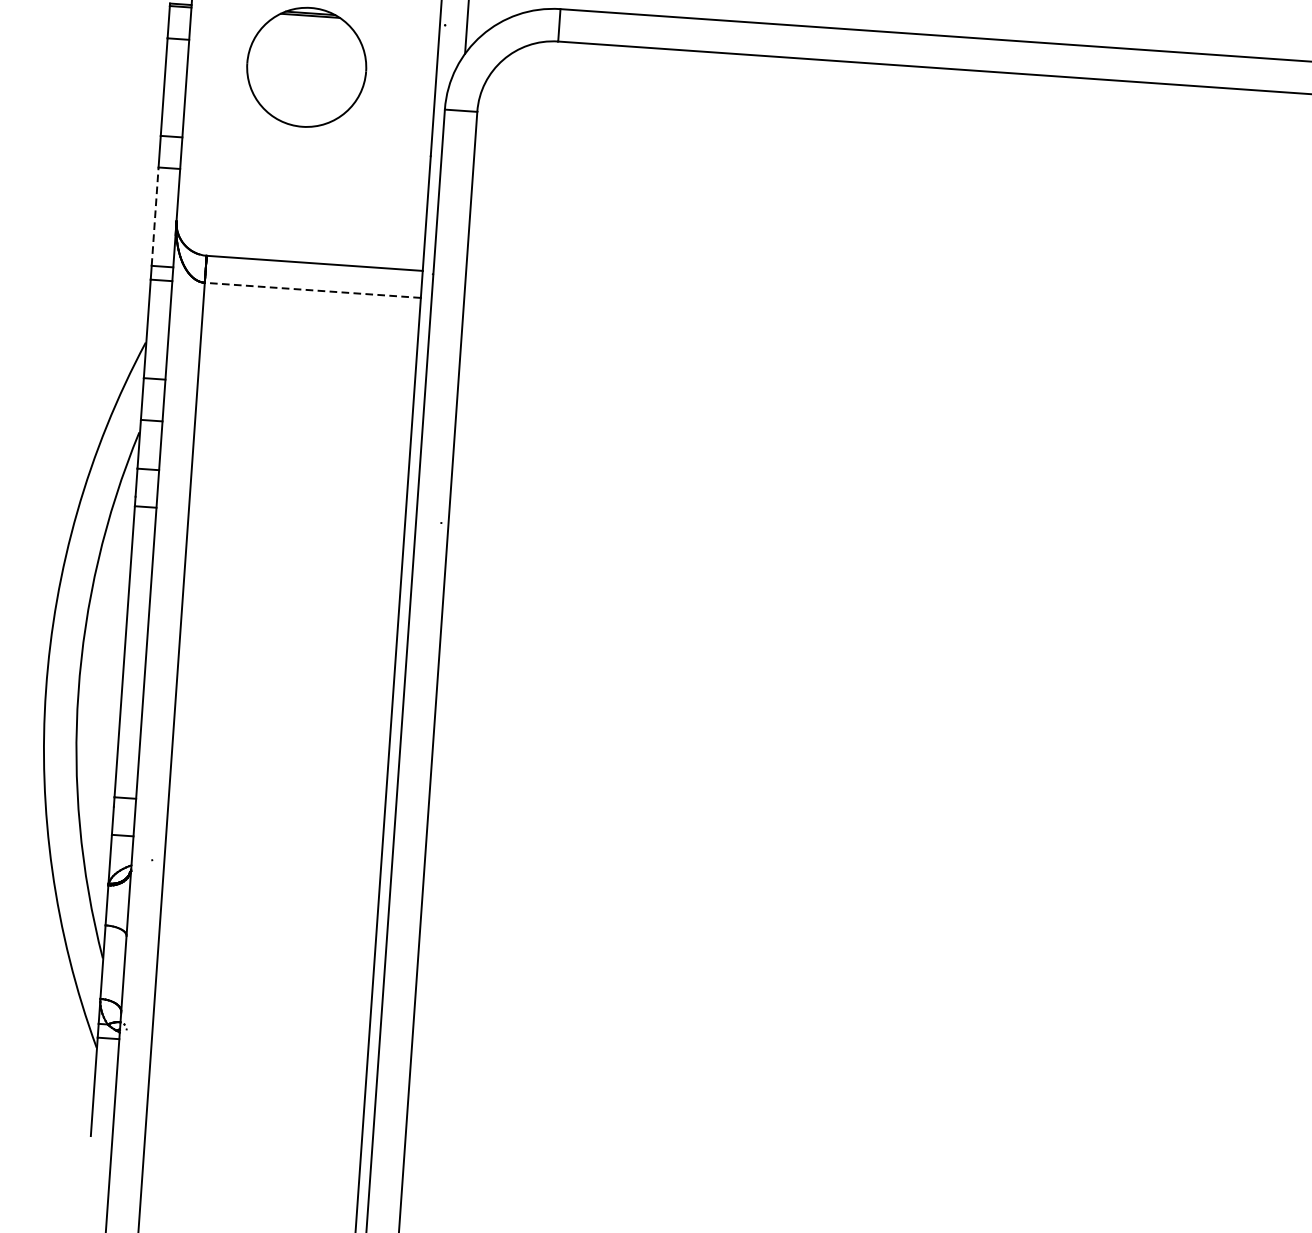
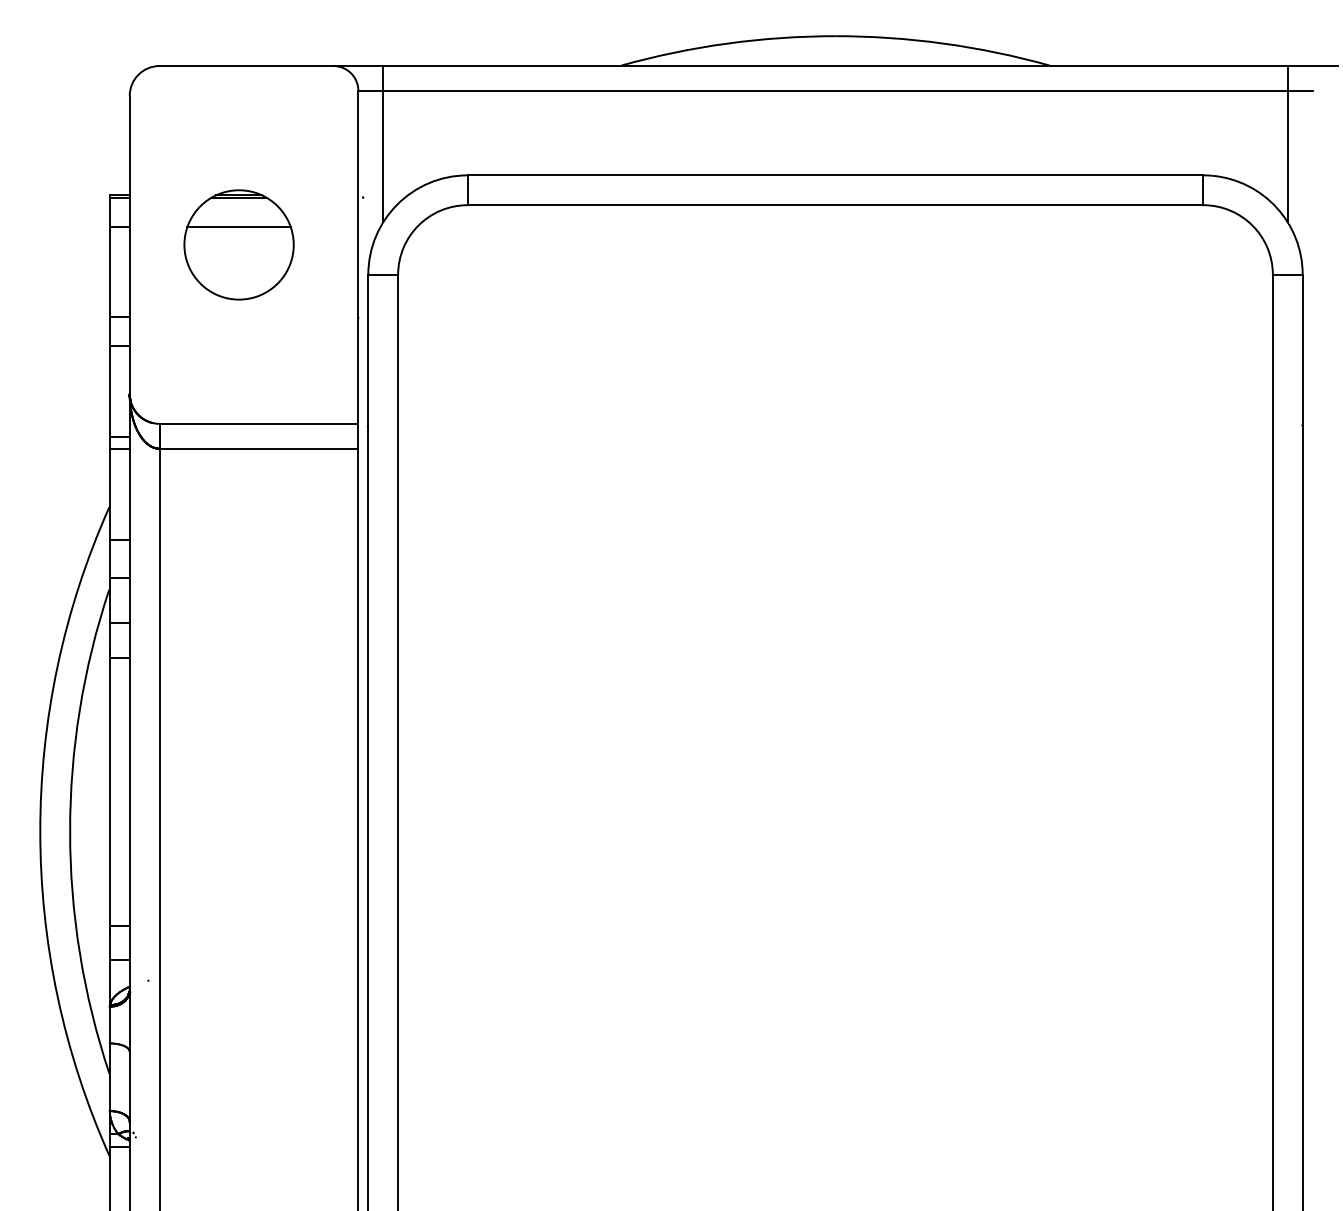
line: (307, 48) -> (238, 227), added
line: (154, 215) -> (109, 390), dashed -> solid
line: (312, 290) -> (258, 448), dashed -> solid

